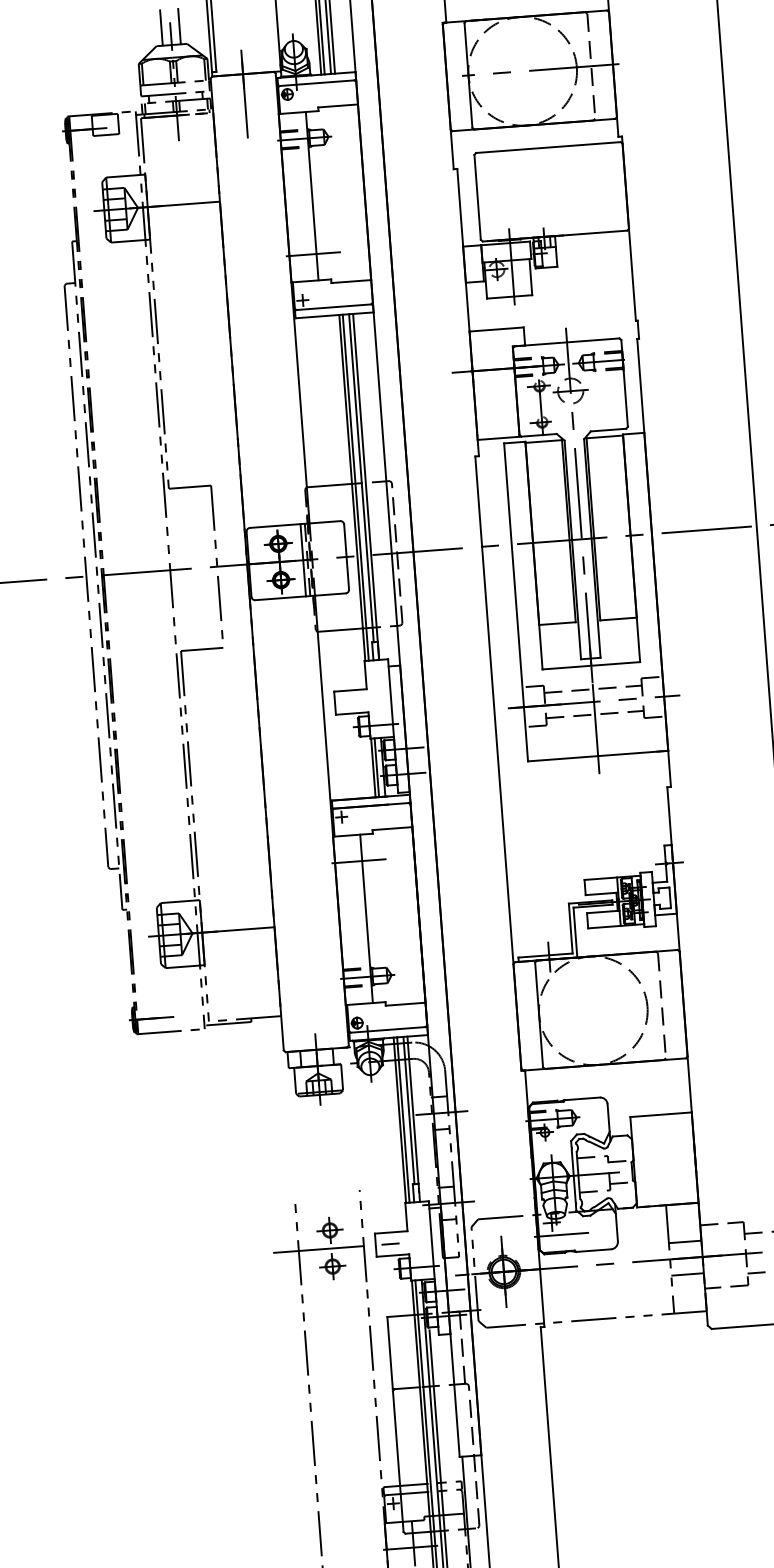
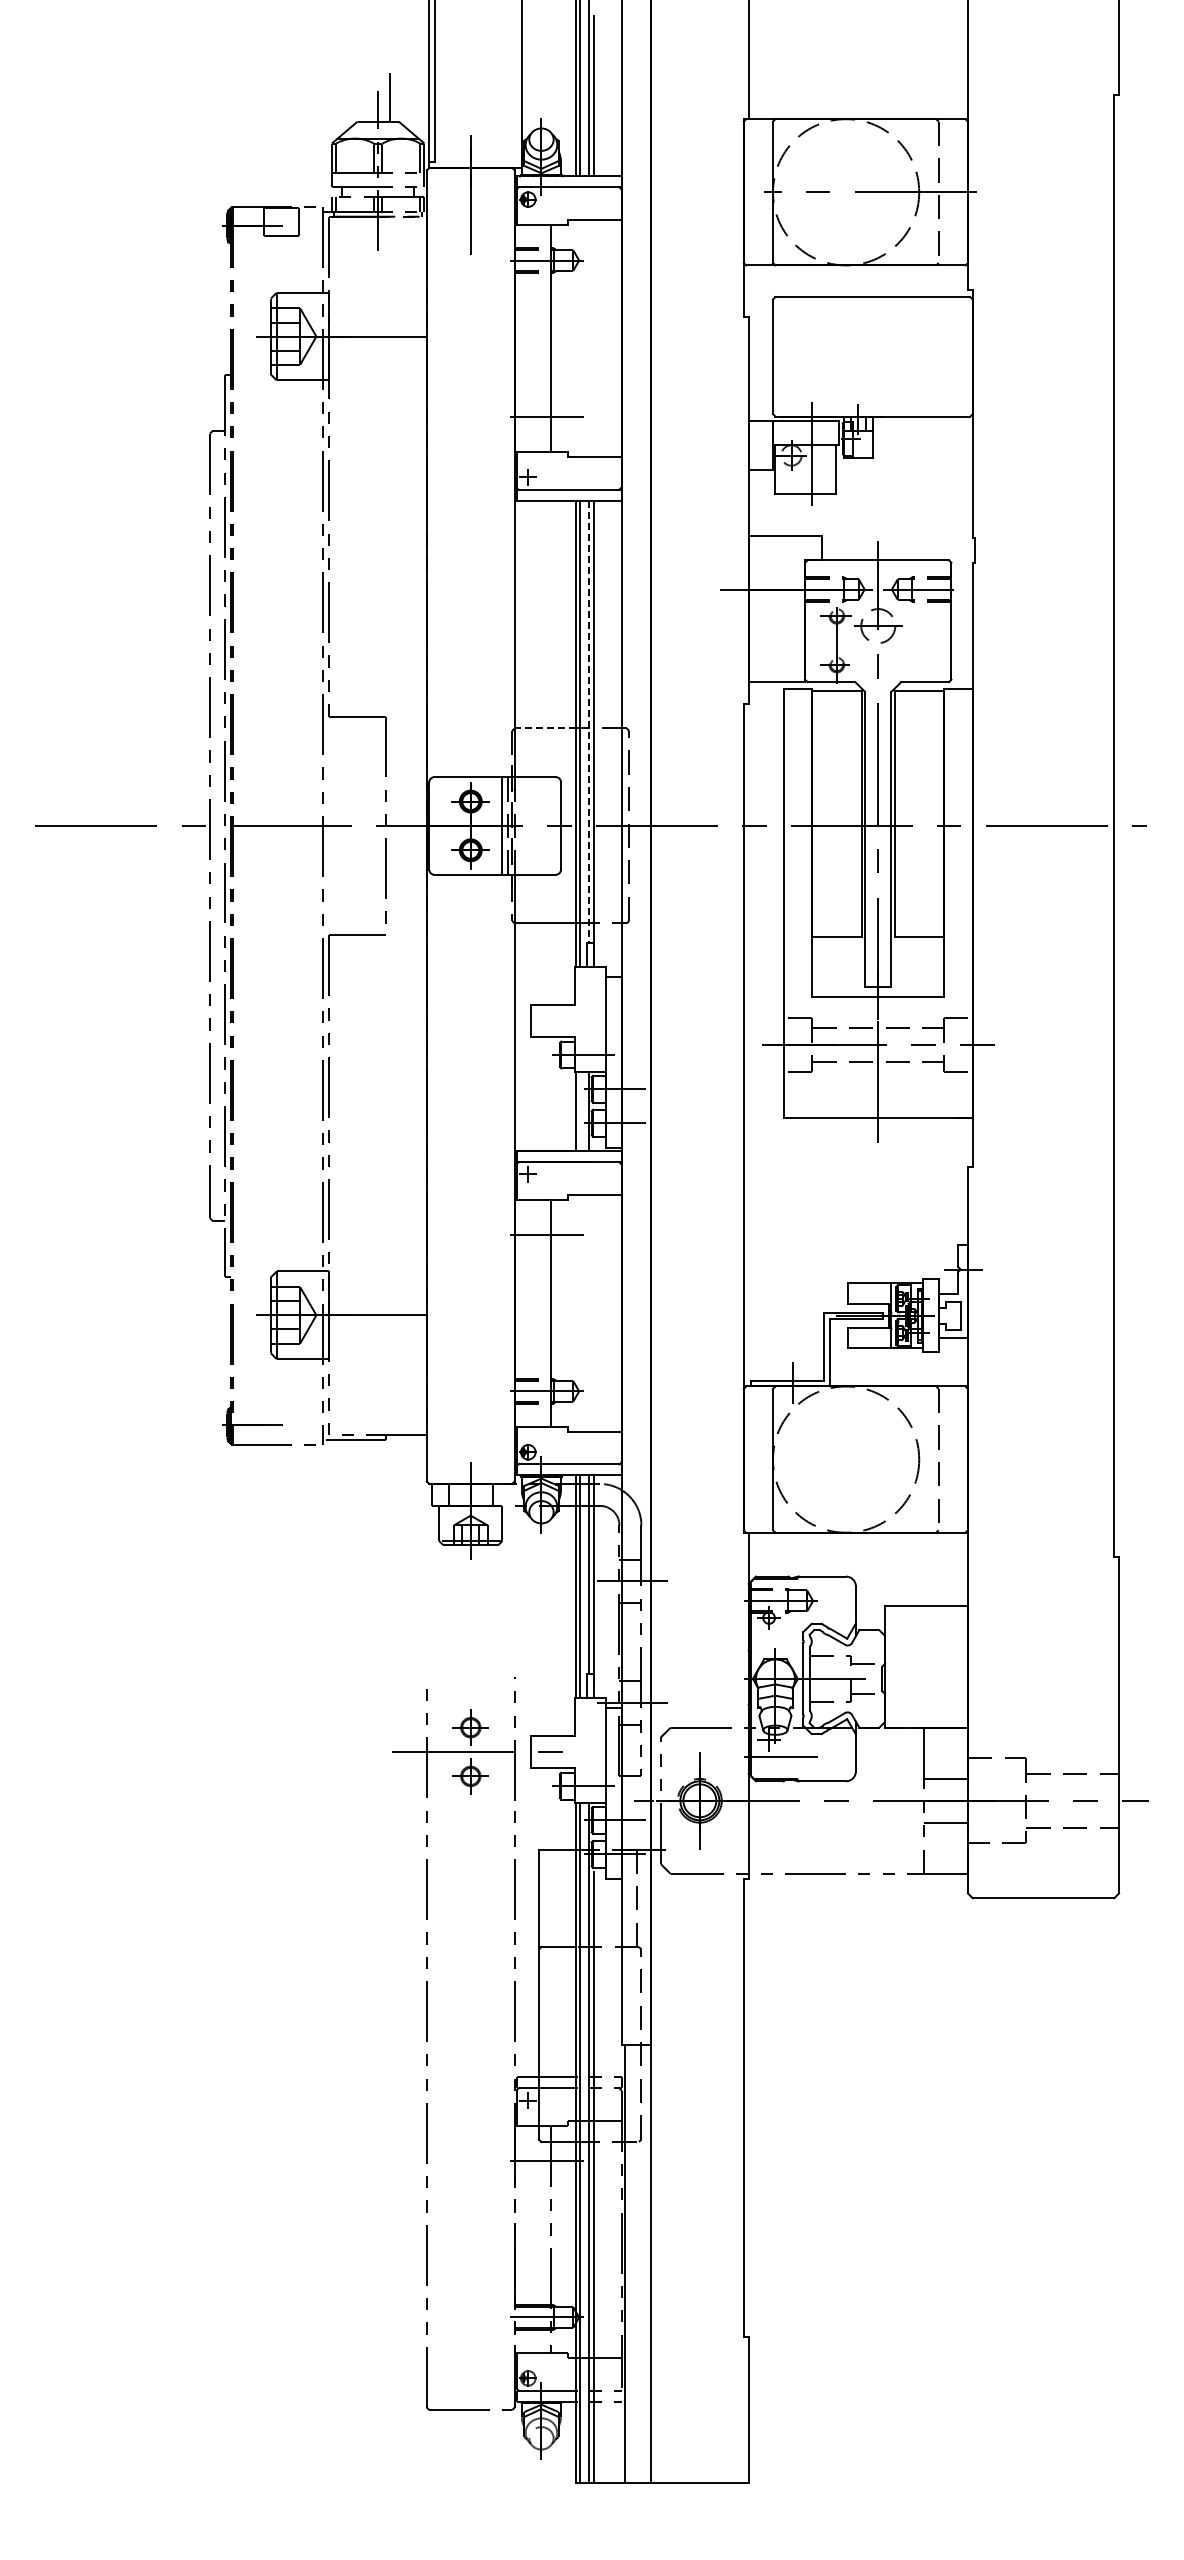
line: (161, 27) -> (365, 96), removed
line: (361, 478) -> (588, 722), solid -> dashed
line: (328, 485) -> (544, 728), solid -> dashed
line: (377, 767) -> (580, 1111), removed

